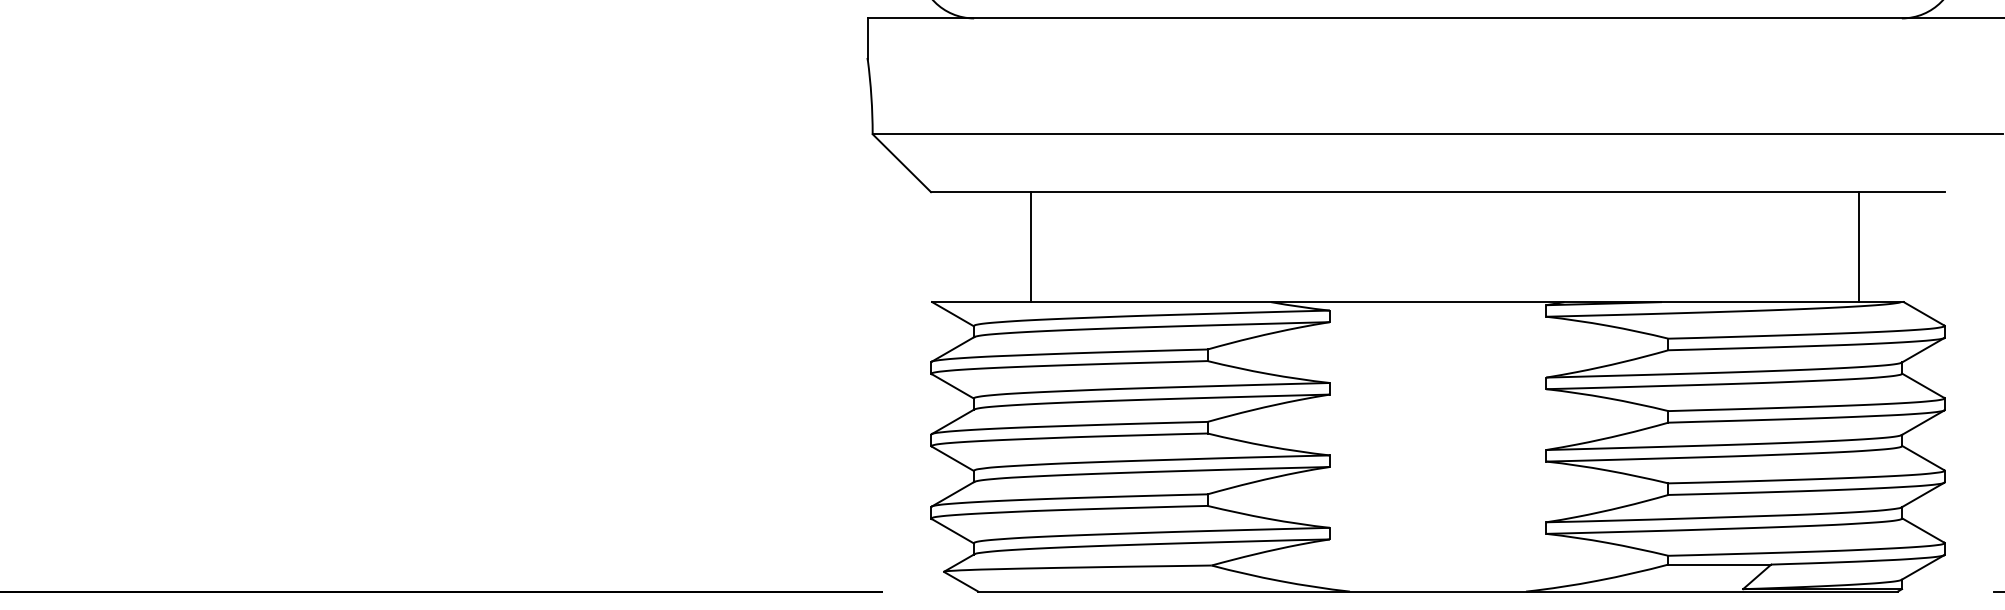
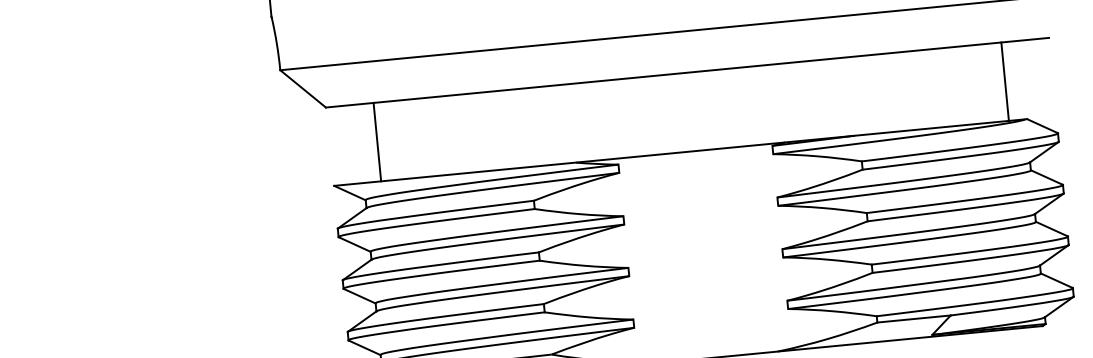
line: (1030, 247) -> (377, 142), moved
line: (1859, 247) -> (1005, 81), moved

